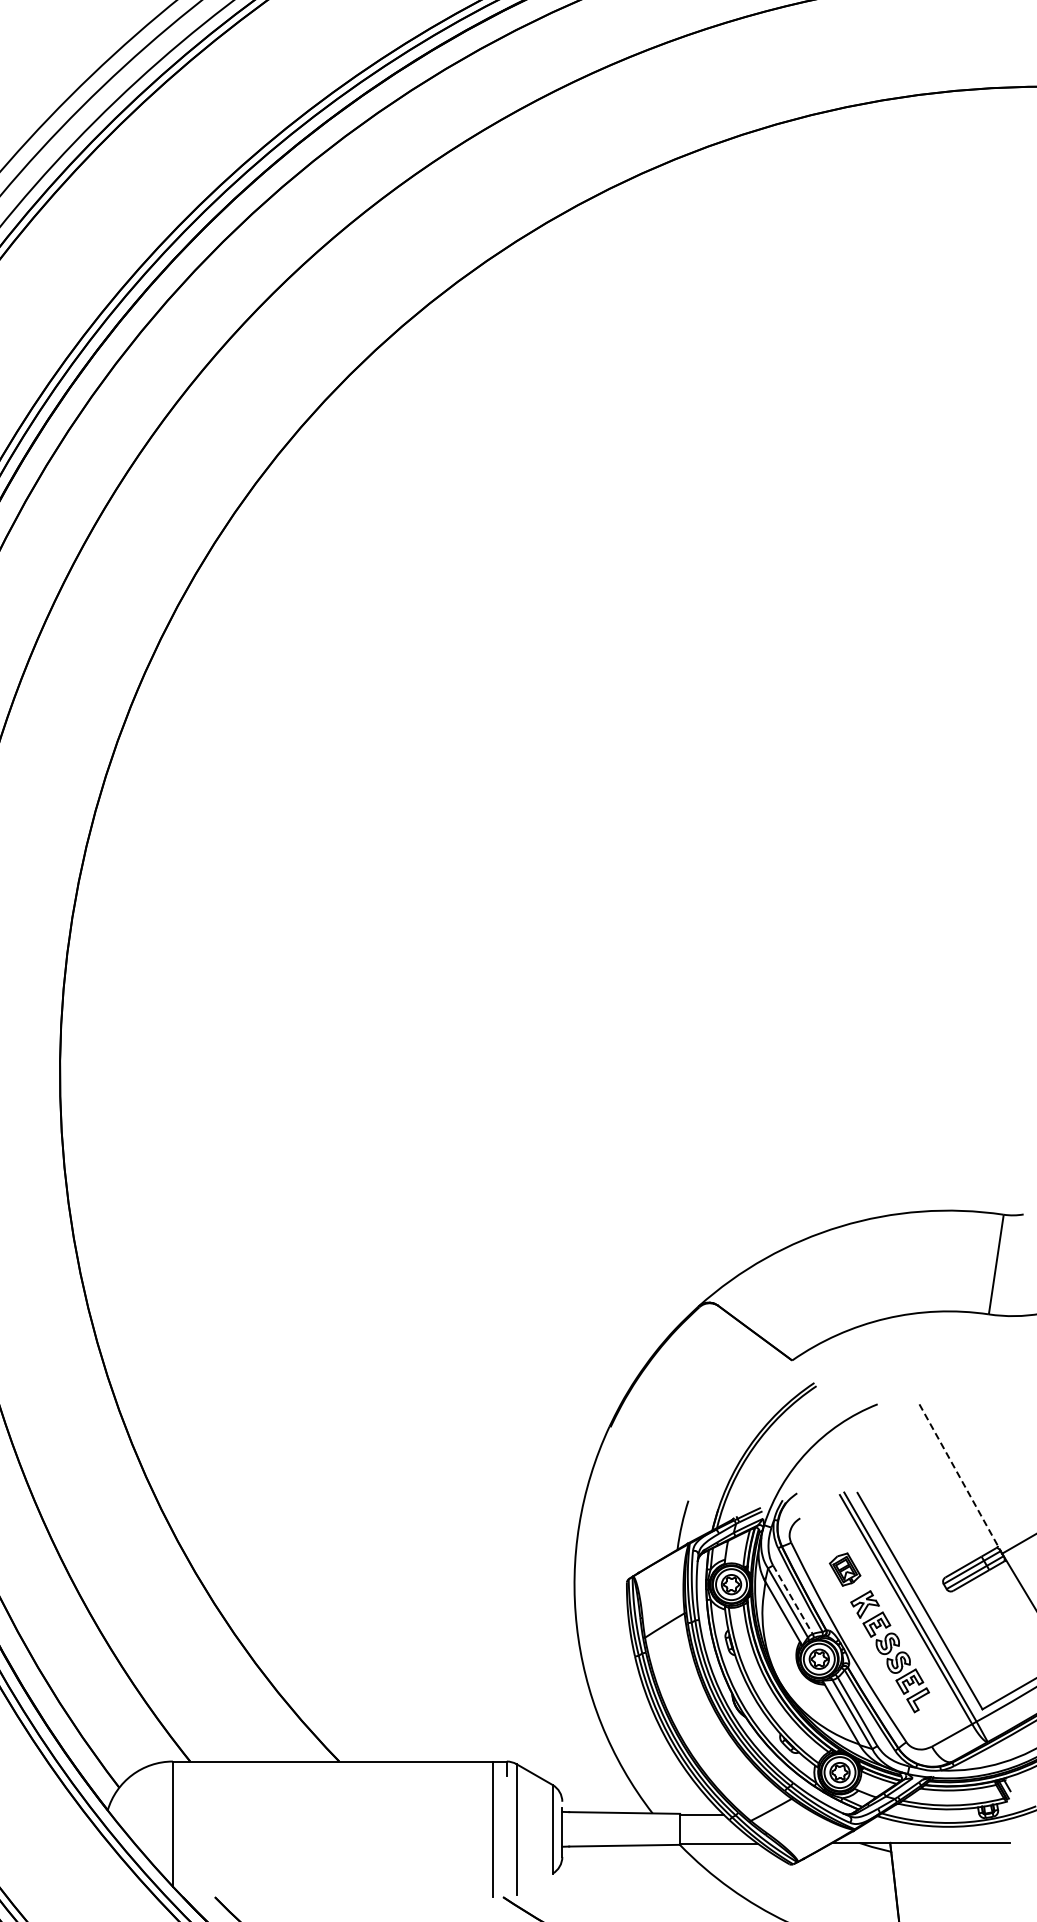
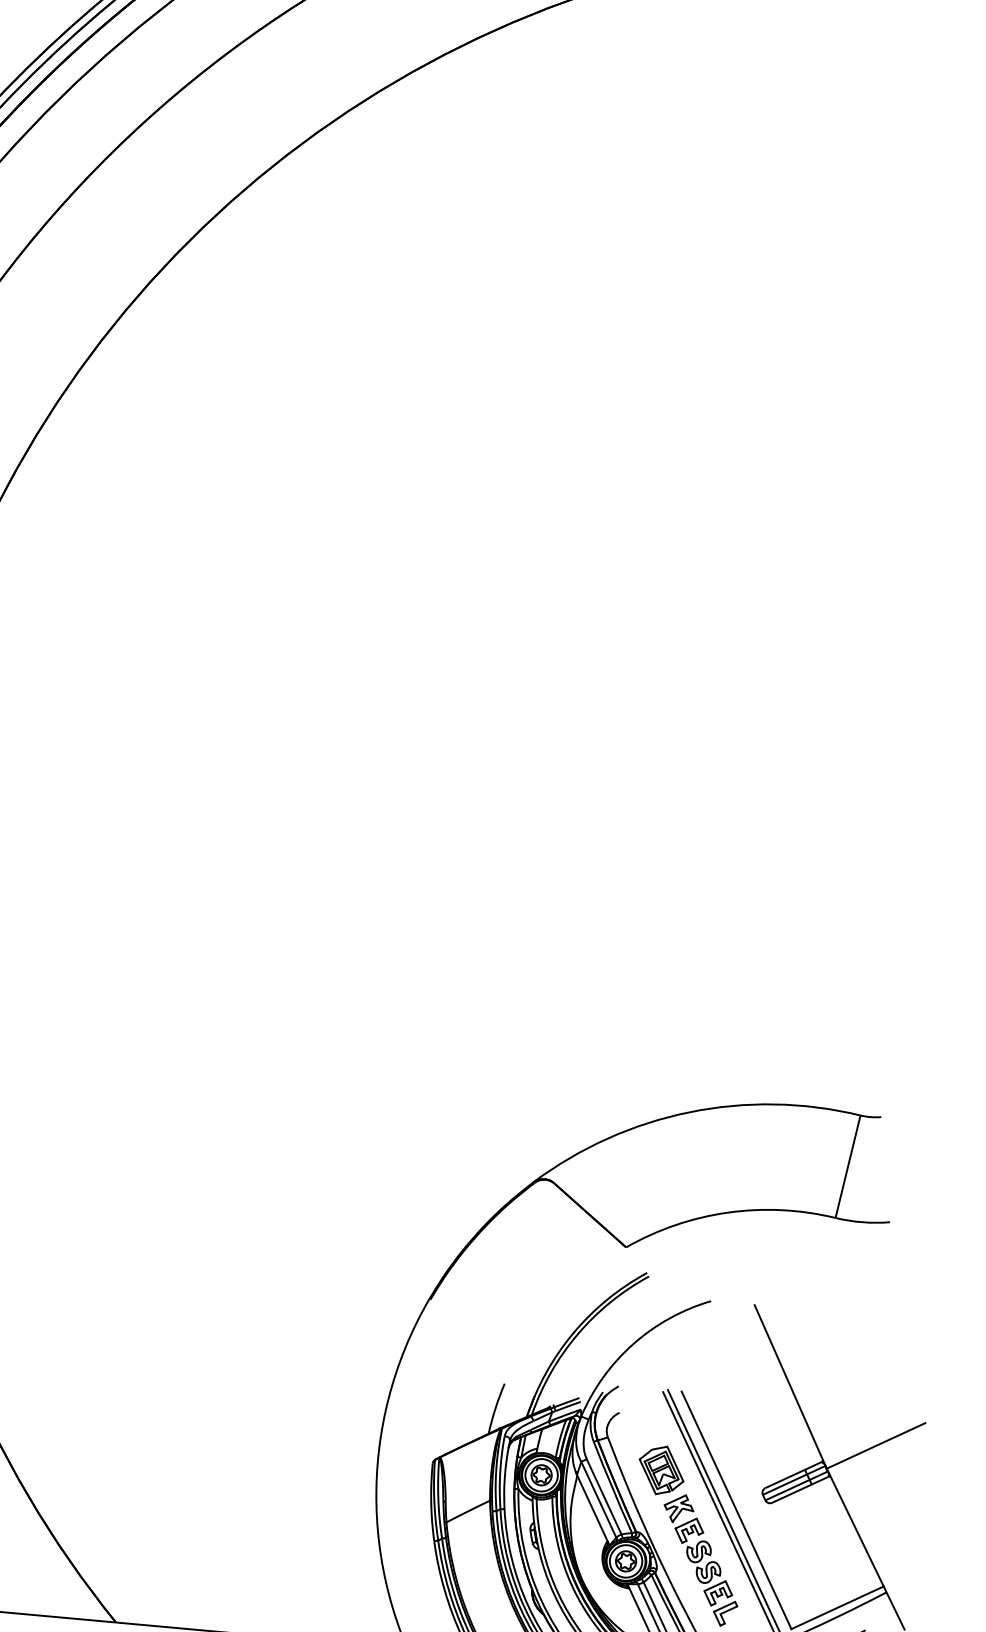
line: (961, 1479) -> (791, 1387), dashed -> solid
part: (844, 1569) -> (660, 1470), size x1.43
line: (792, 1599) -> (603, 1496), dashed -> solid

